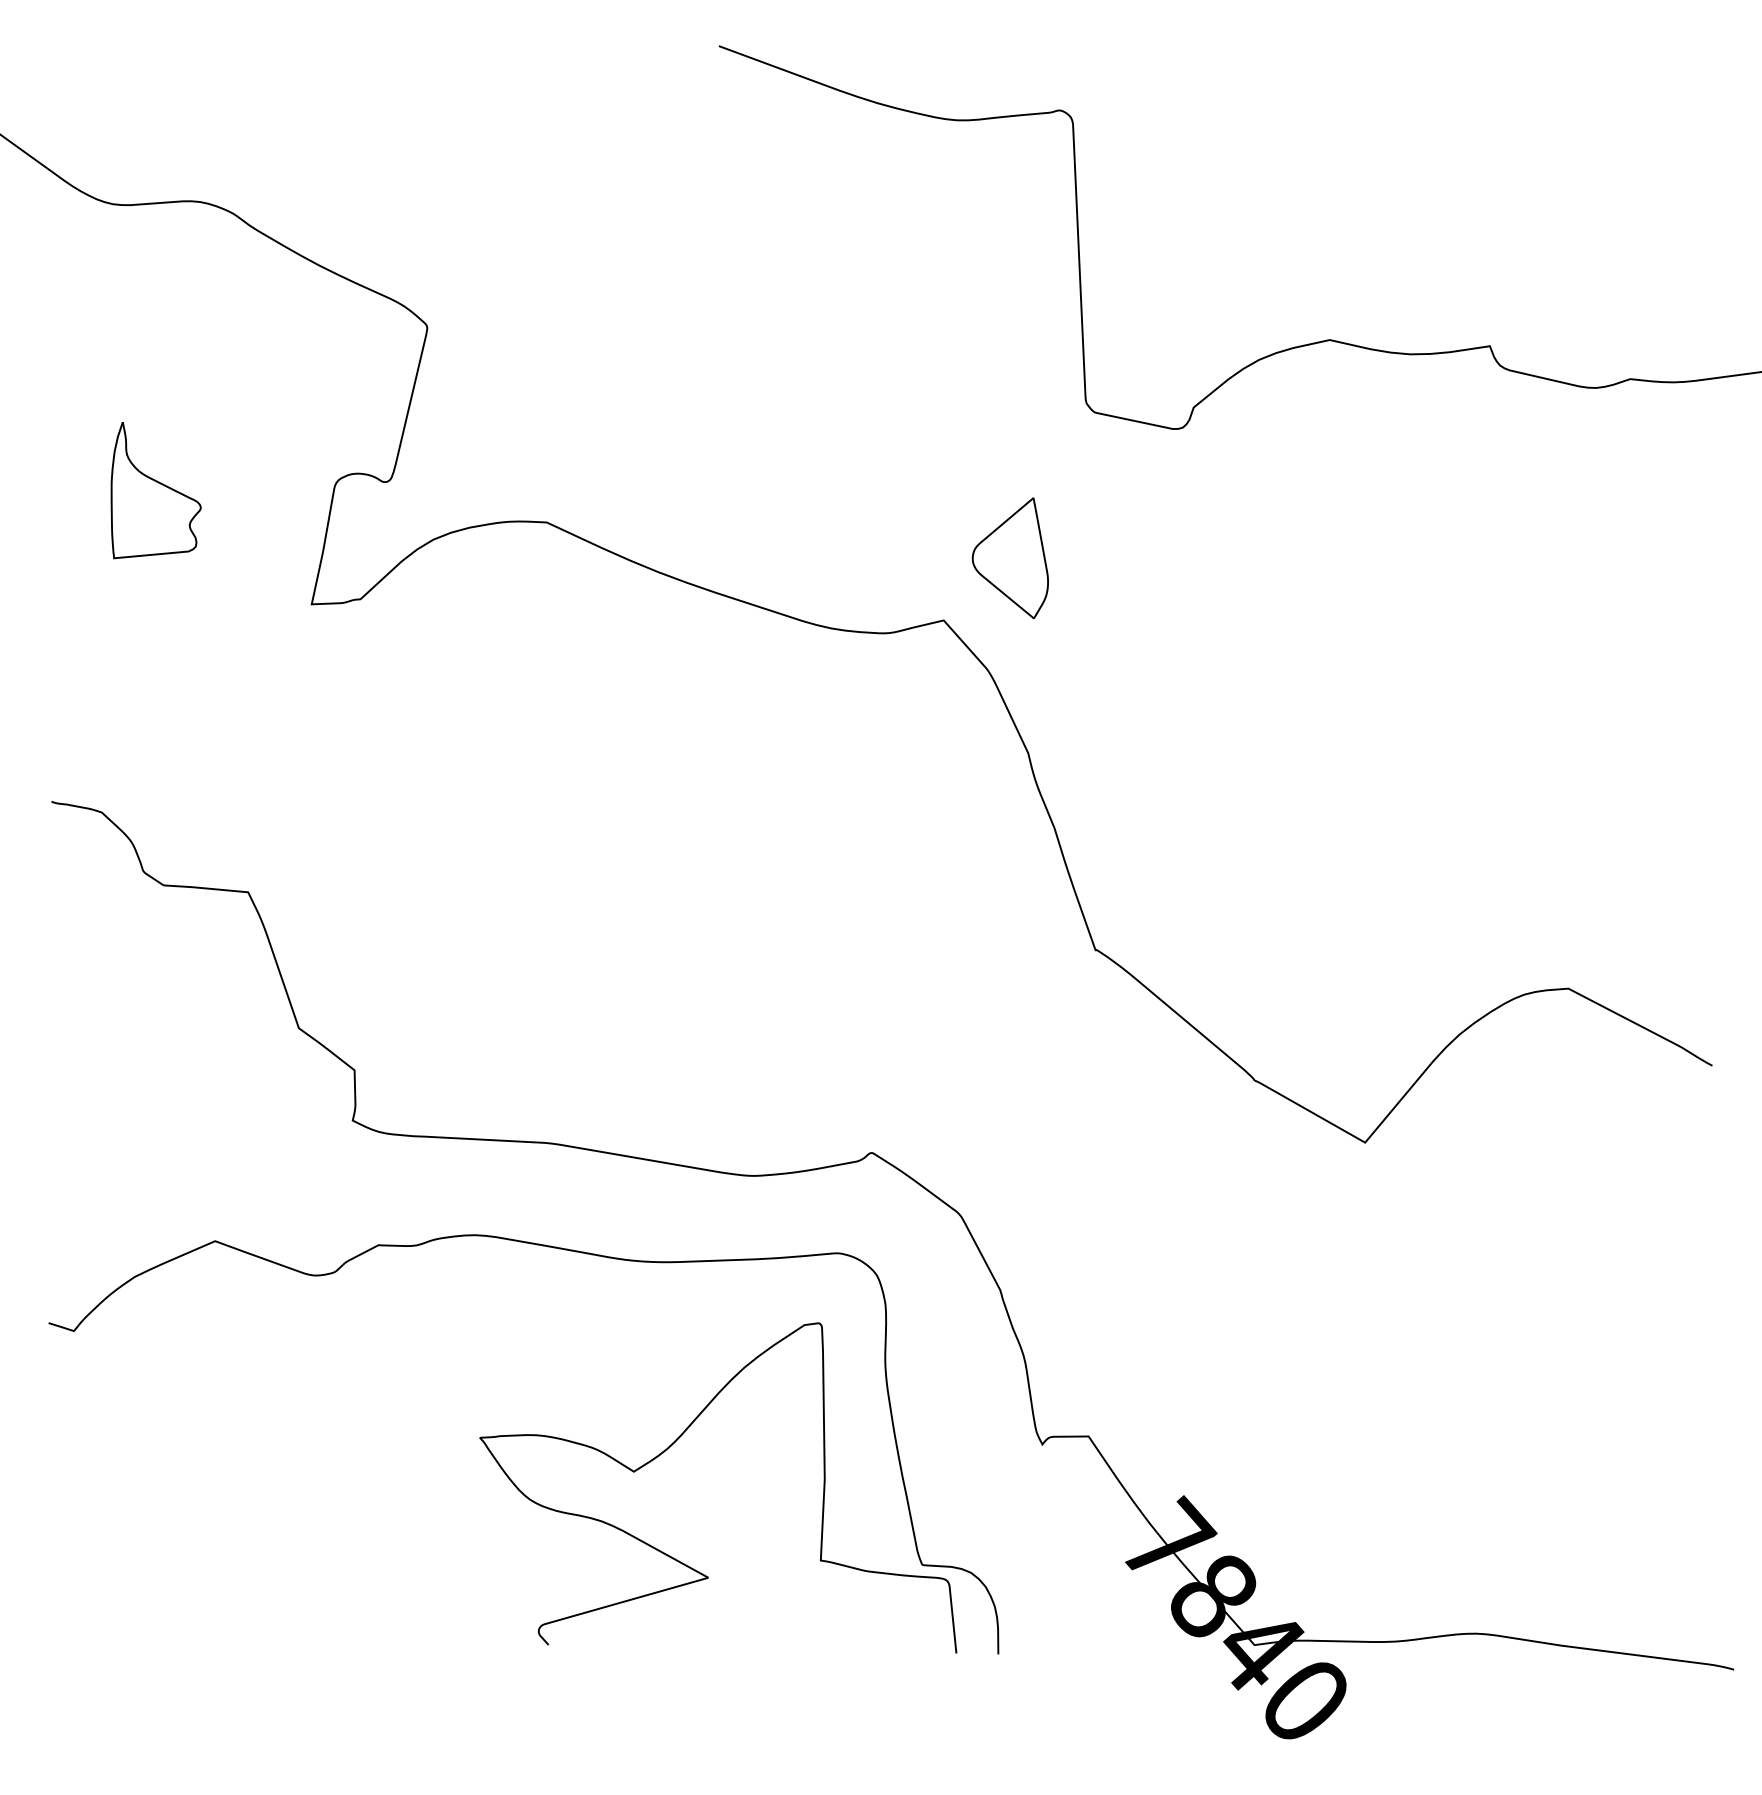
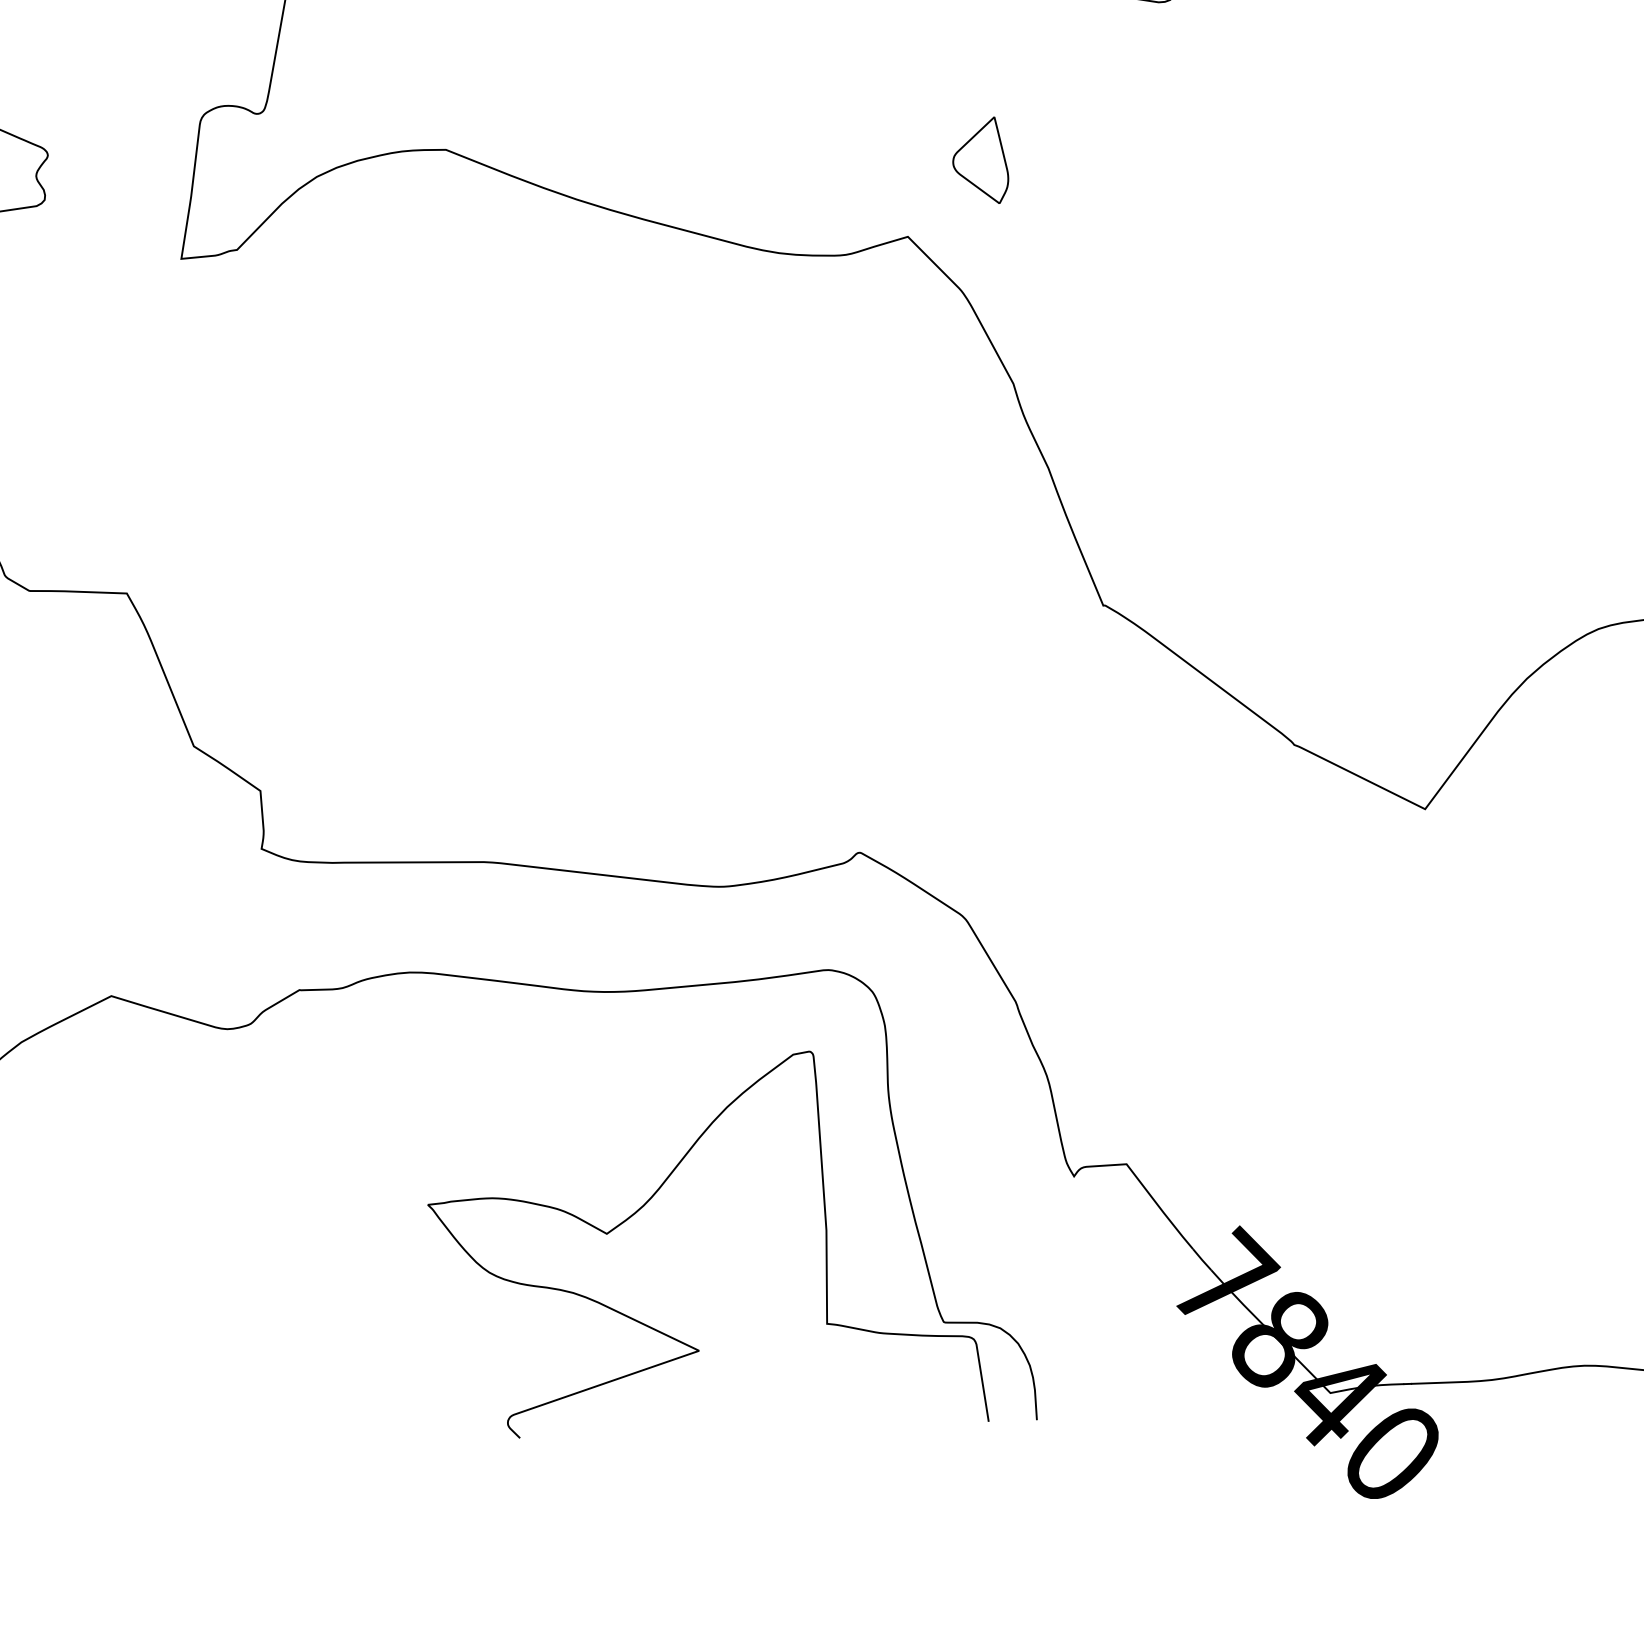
part: (1009, 558) -> (979, 161), size x0.62

